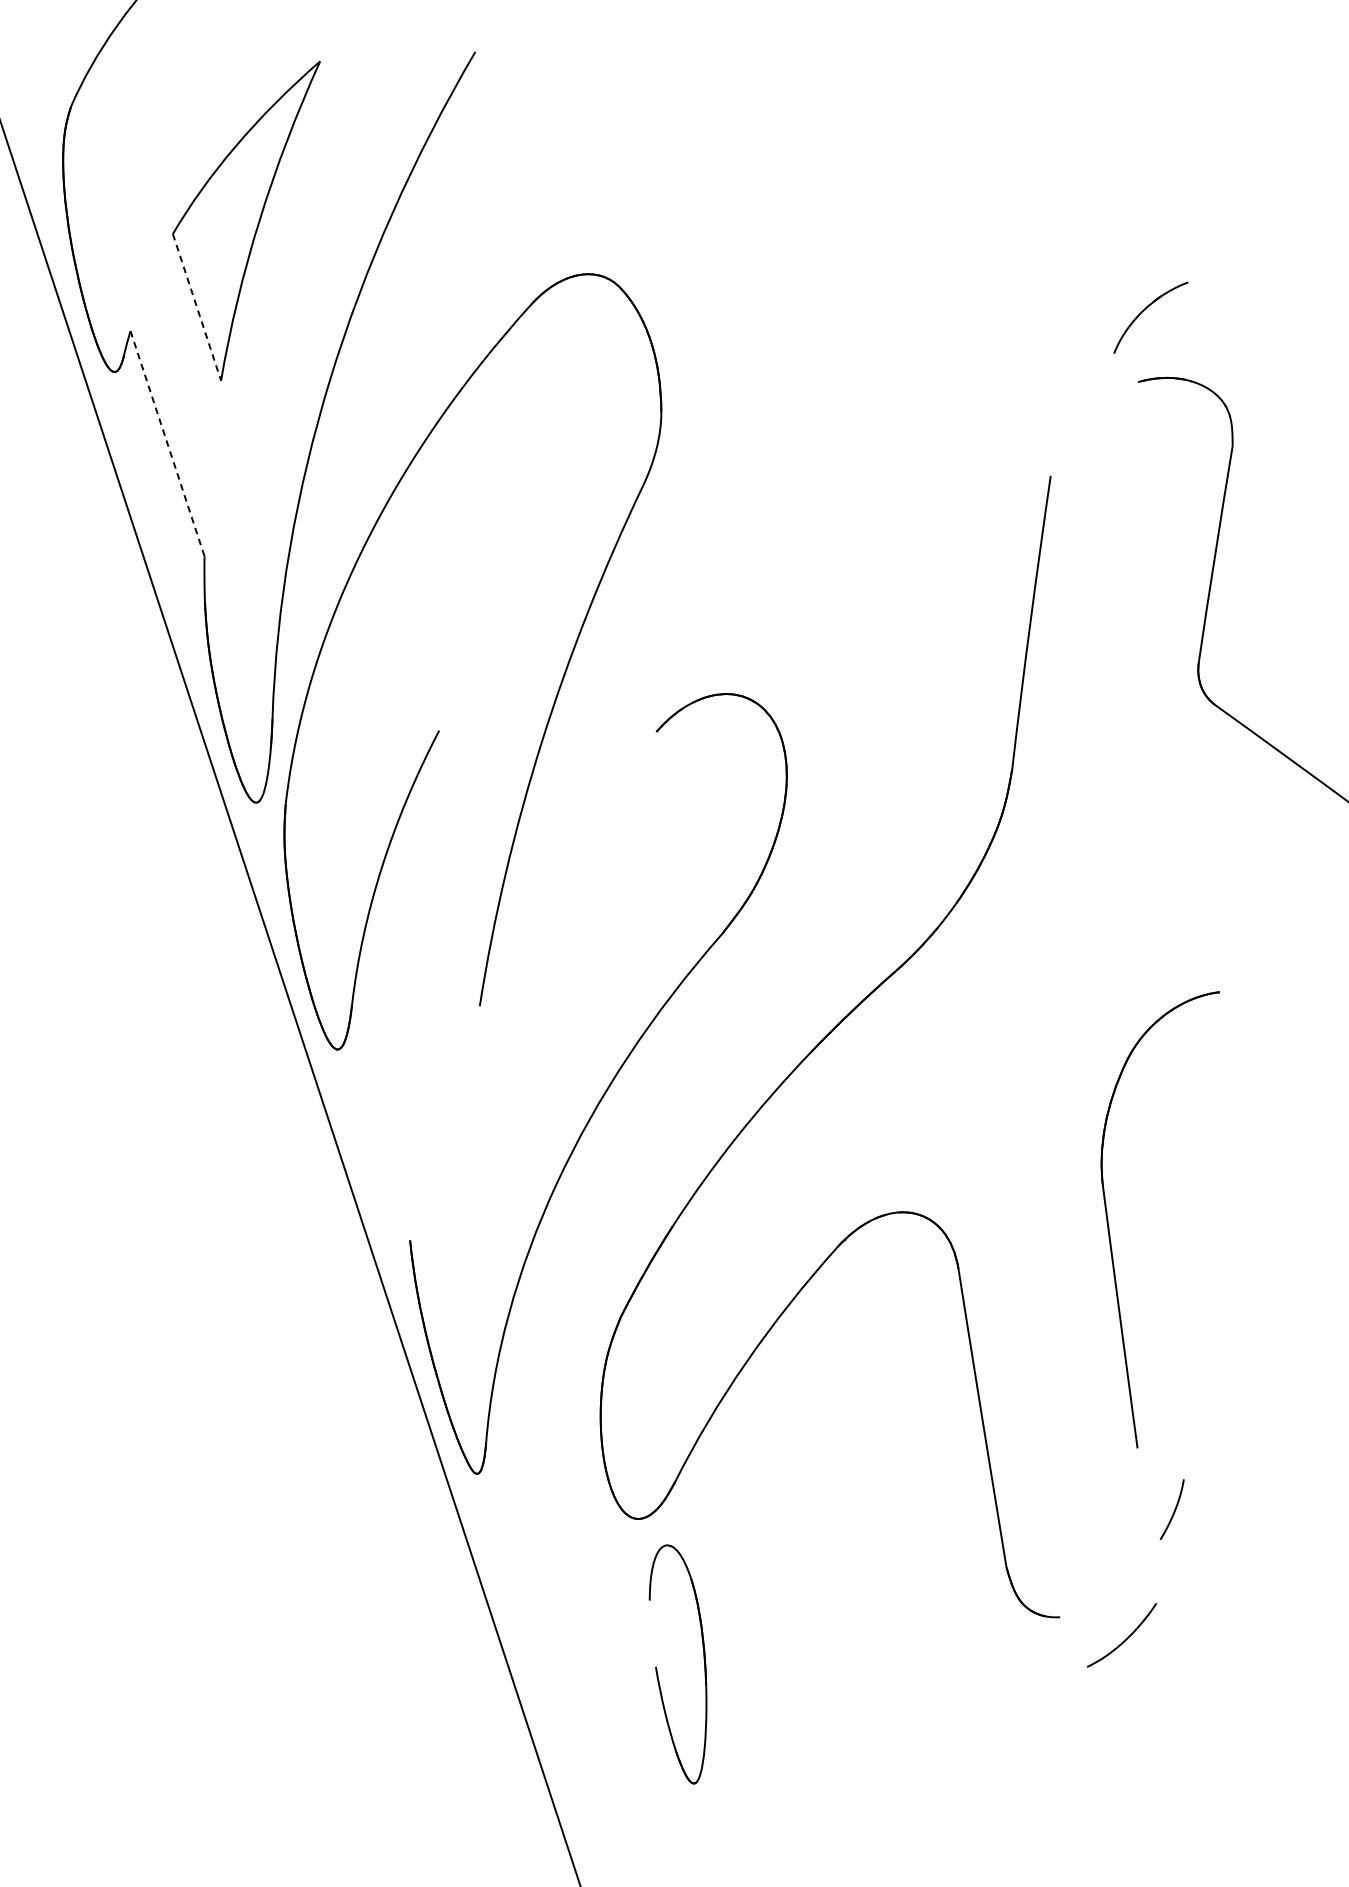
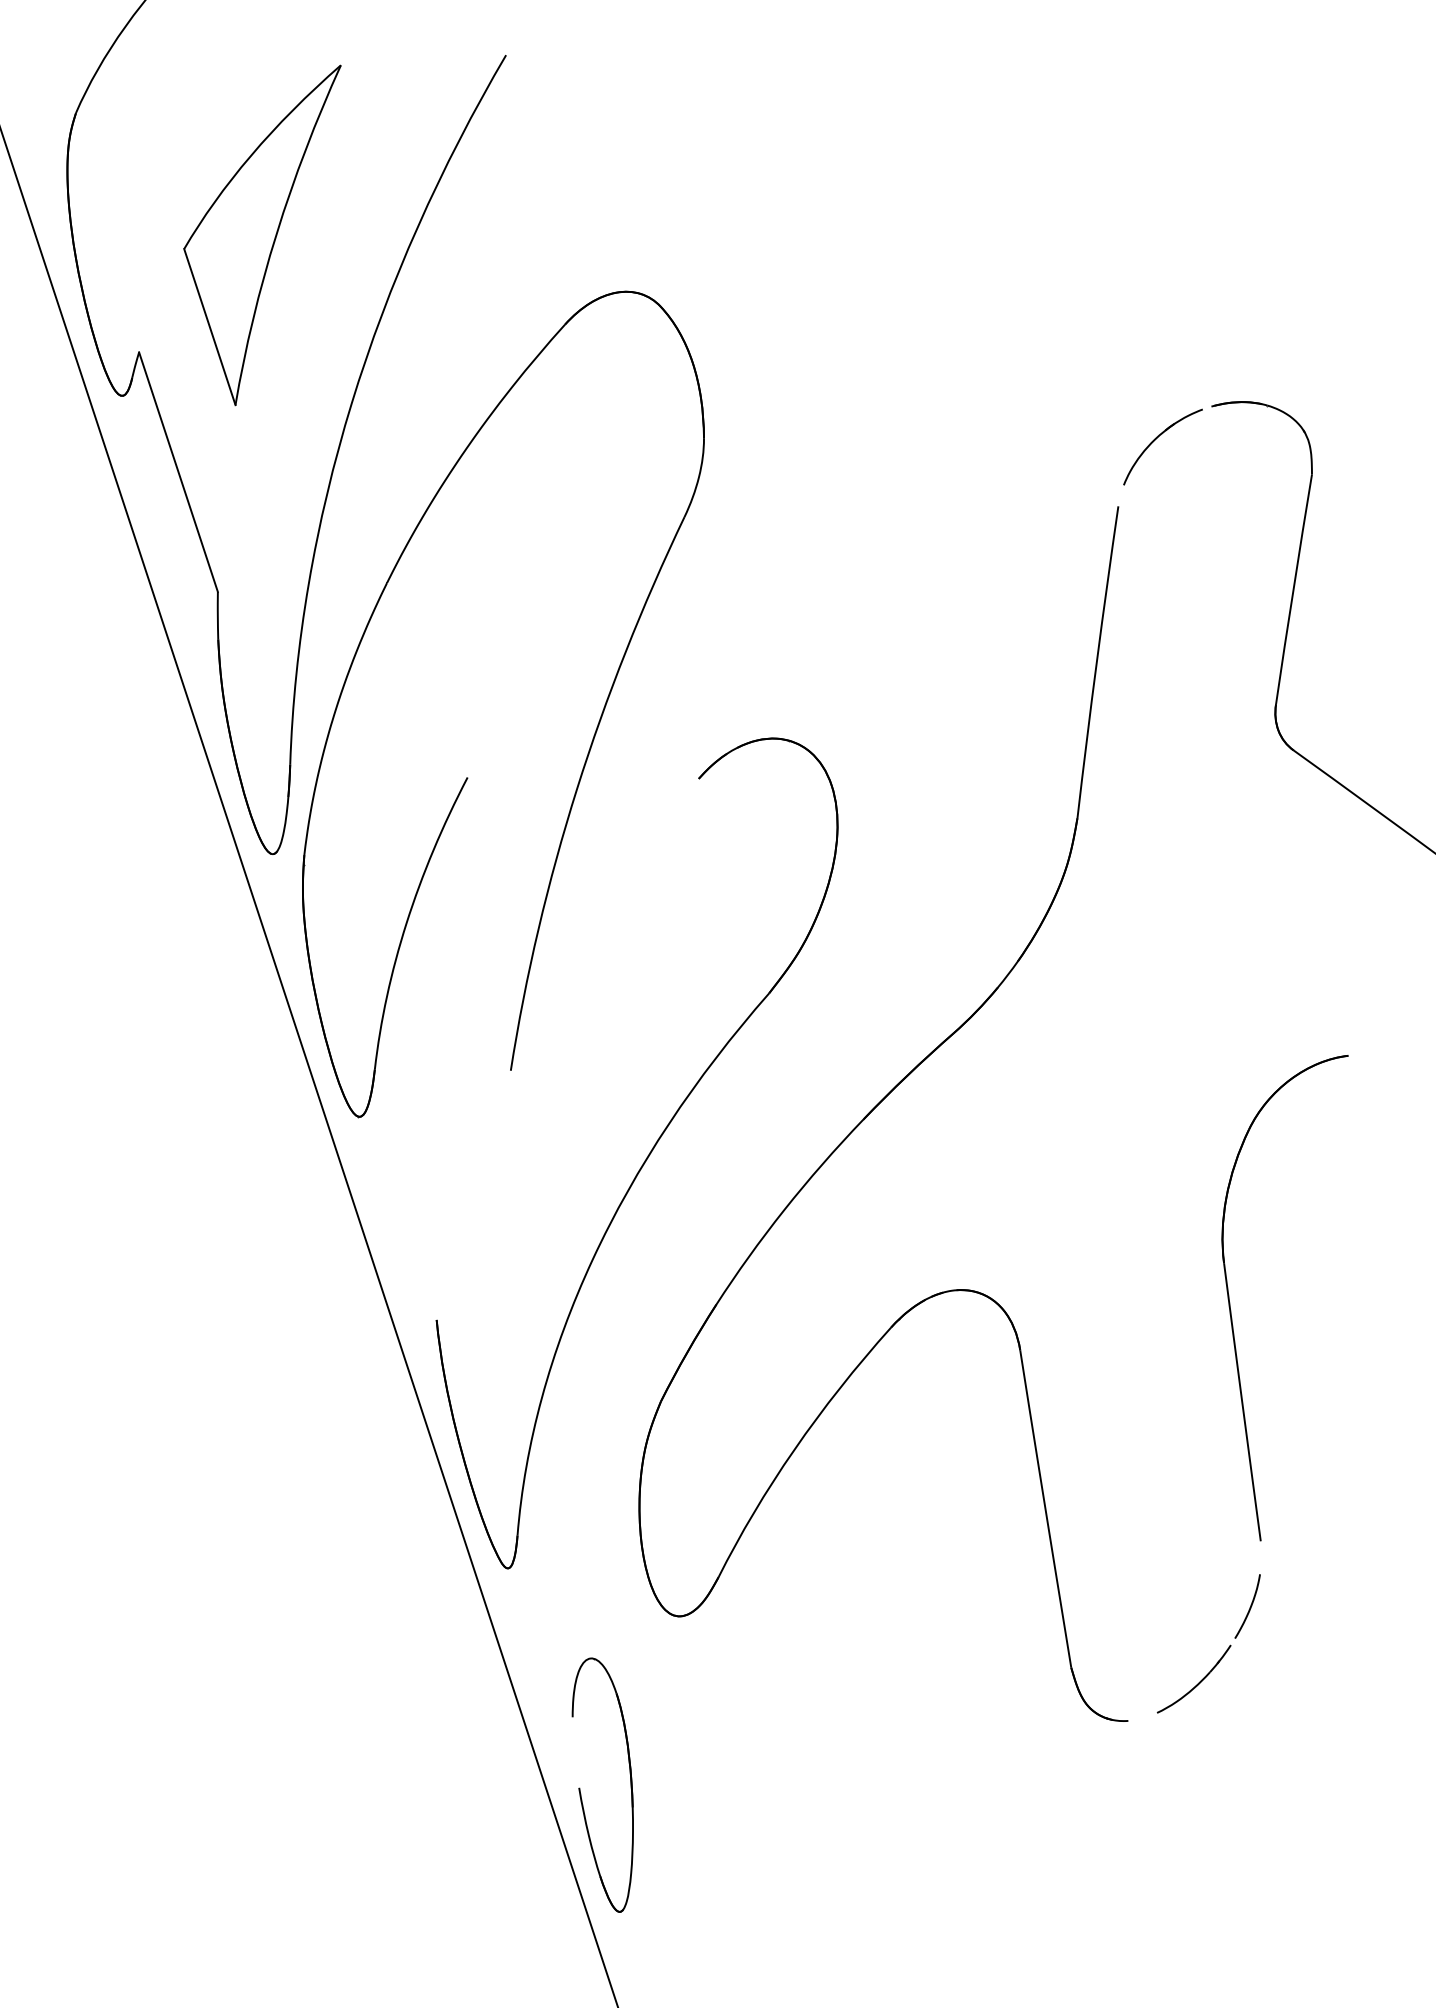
line: (197, 307) -> (210, 327), dashed -> solid
part: (1144, 310) -> (1156, 439), moved
line: (167, 444) -> (178, 472), dashed -> solid
part: (1109, 1224) -> (1230, 1302), moved
part: (1126, 1638) -> (1198, 1682), moved
part: (657, 1667) -> (580, 1788), moved

